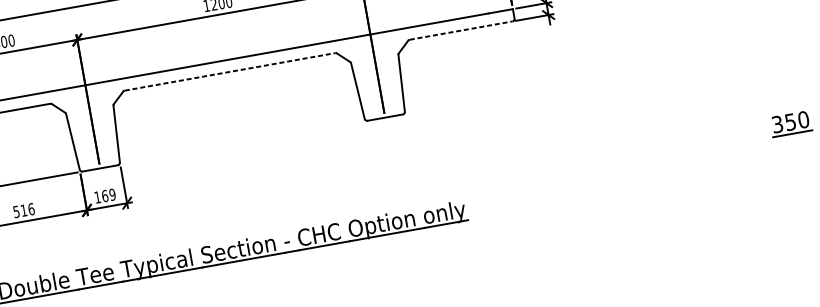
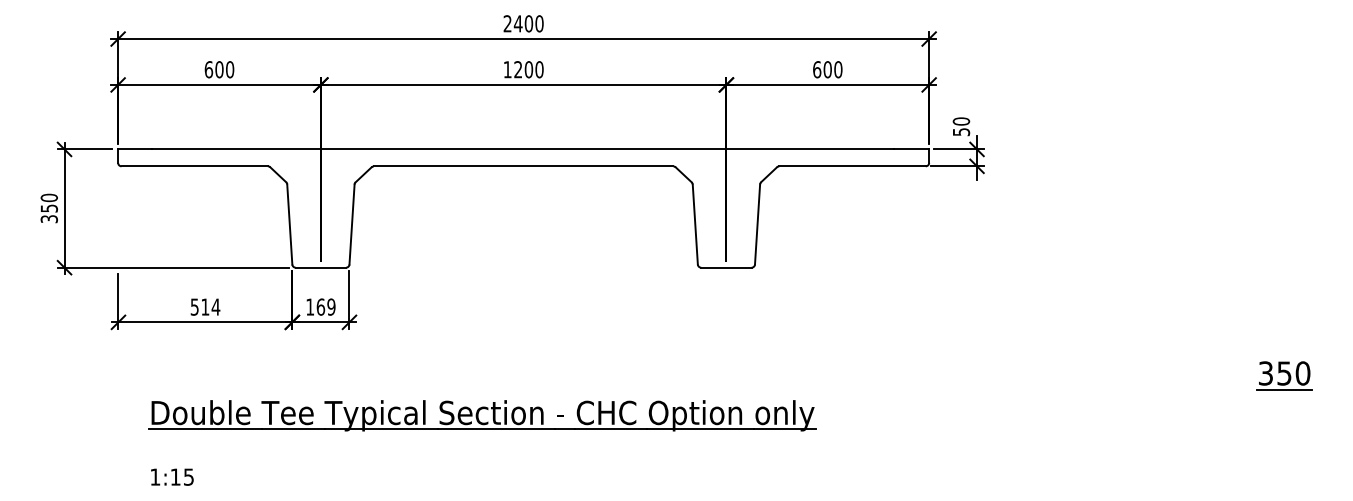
line: (461, 30) -> (853, 166), dashed -> solid
line: (229, 71) -> (523, 166), dashed -> solid
text: (31, 208) -> (215, 306), 516 -> 514

